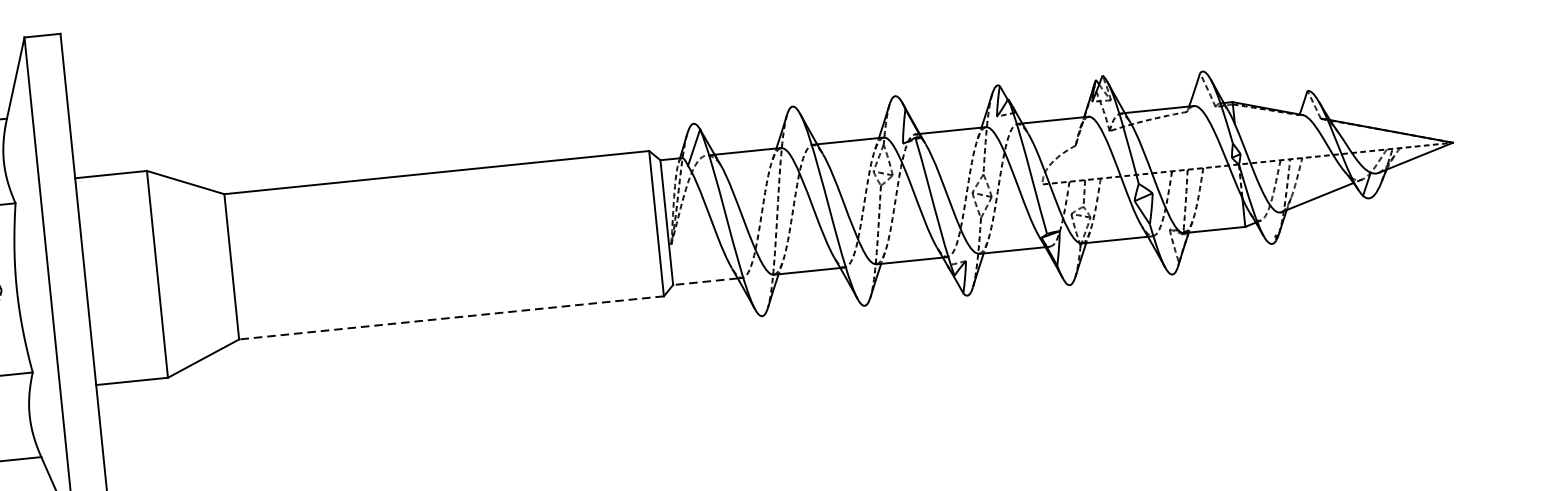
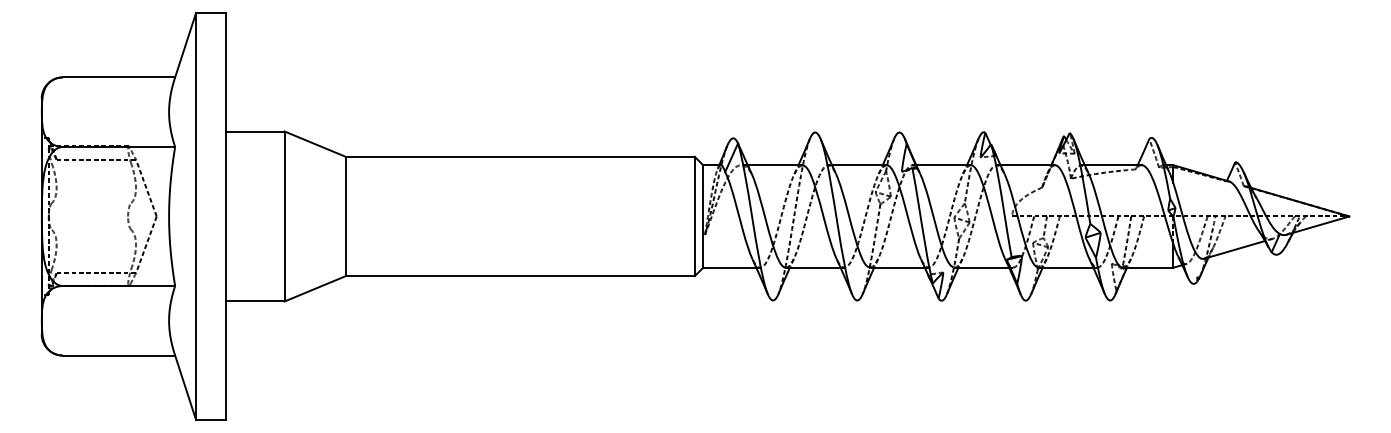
line: (705, 281) -> (729, 267), dashed -> solid
line: (451, 318) -> (520, 276), dashed -> solid

